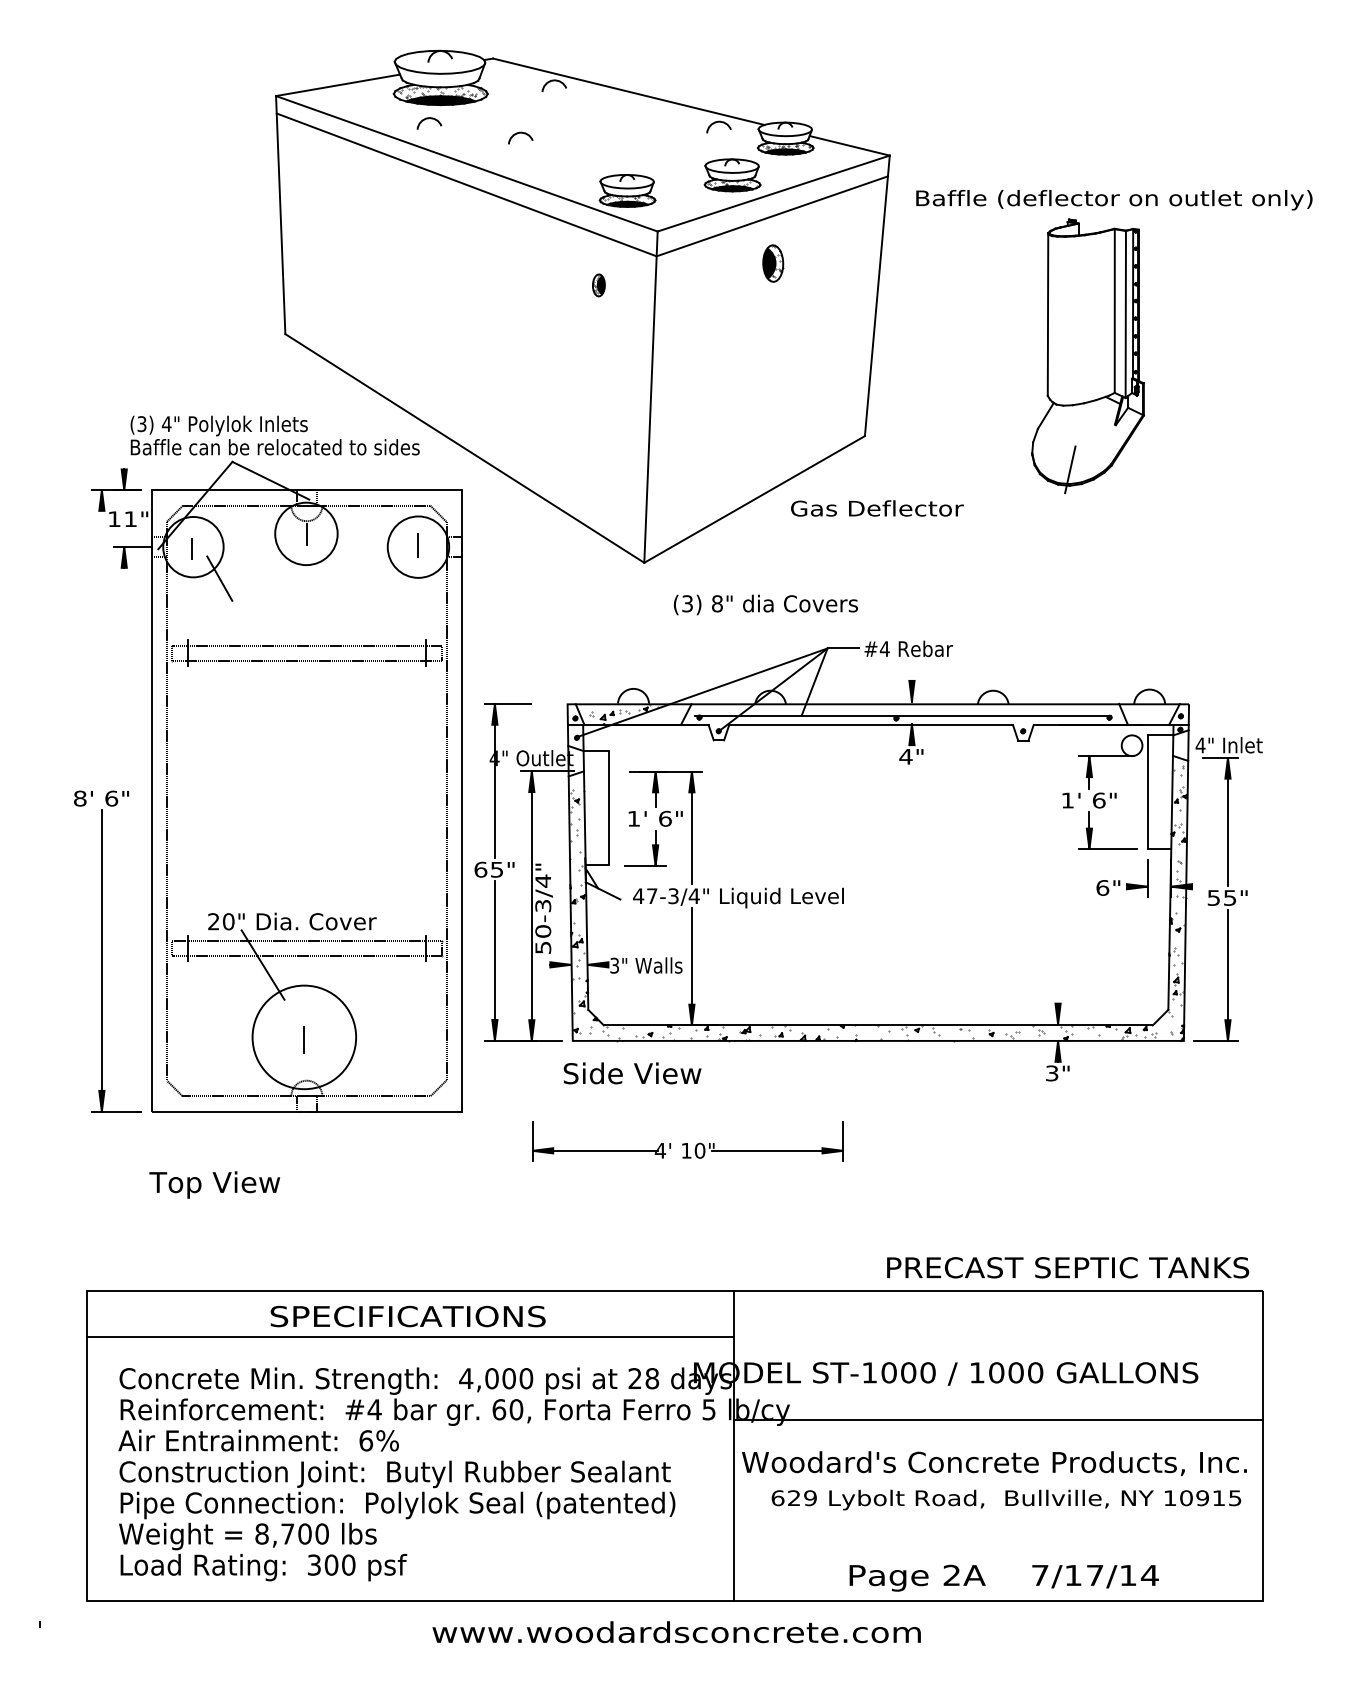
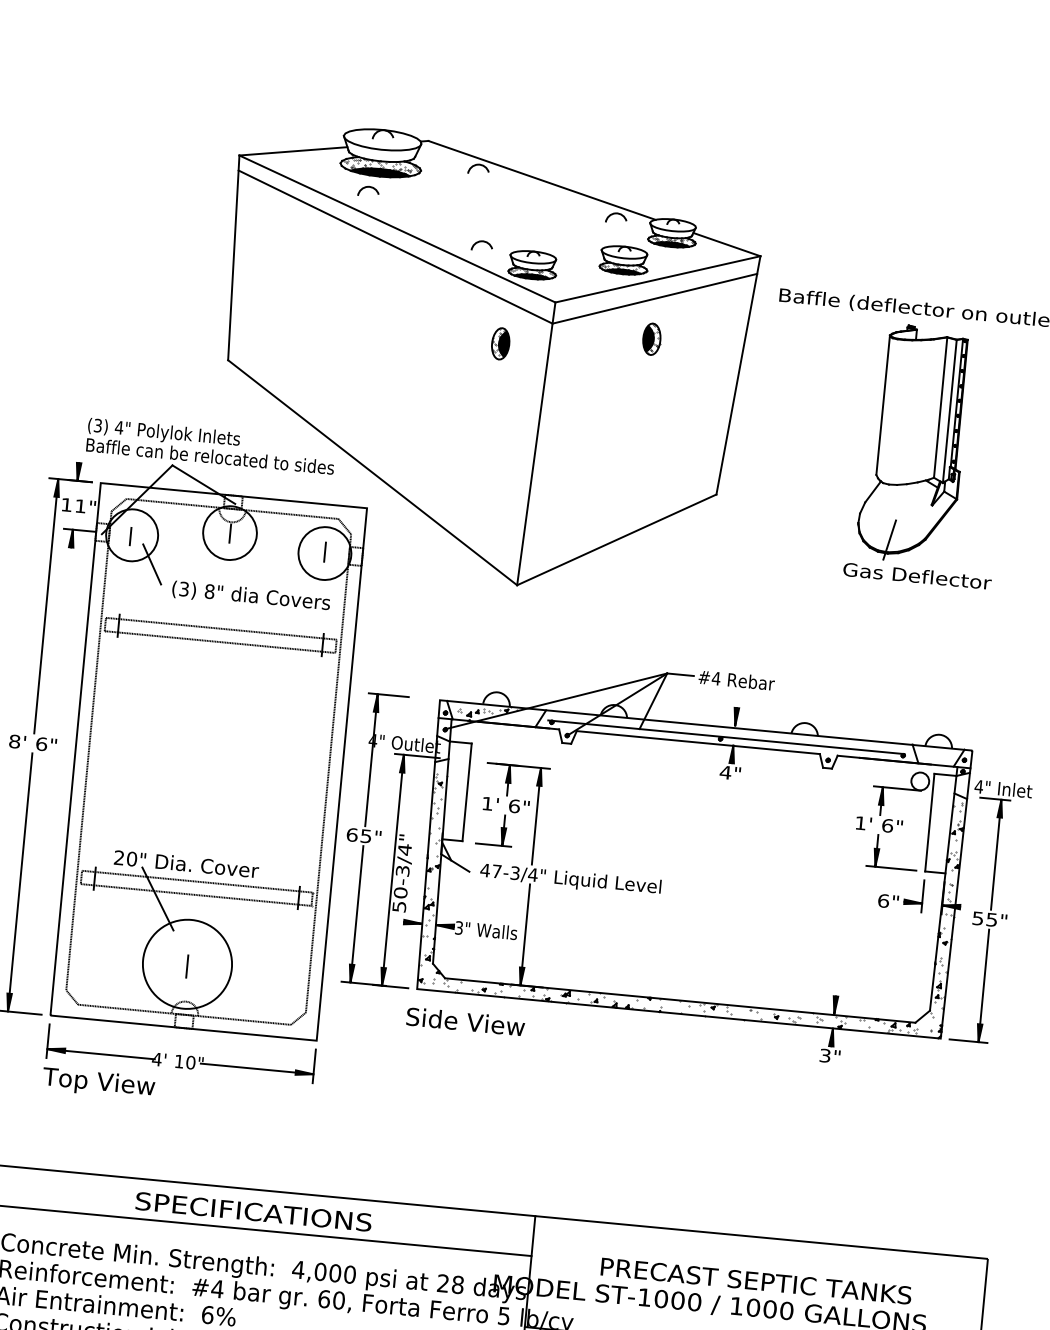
arc: (520, 133) -> (482, 241), moved
part: (598, 285) -> (500, 343), size x1.67
text: (877, 508) -> (917, 576), moved
text: (765, 604) -> (250, 596), moved
line: (101, 638) -> (45, 606), added
part: (687, 1141) -> (180, 1053), moved
text: (1068, 1267) -> (756, 1281), moved

